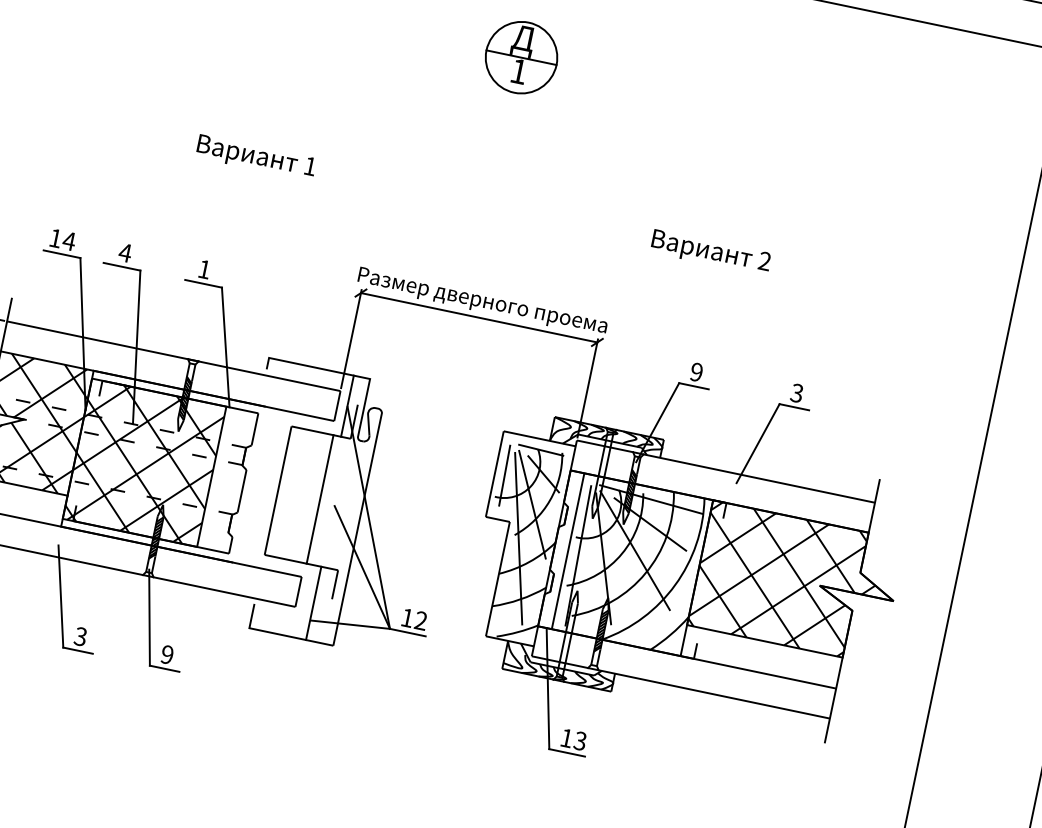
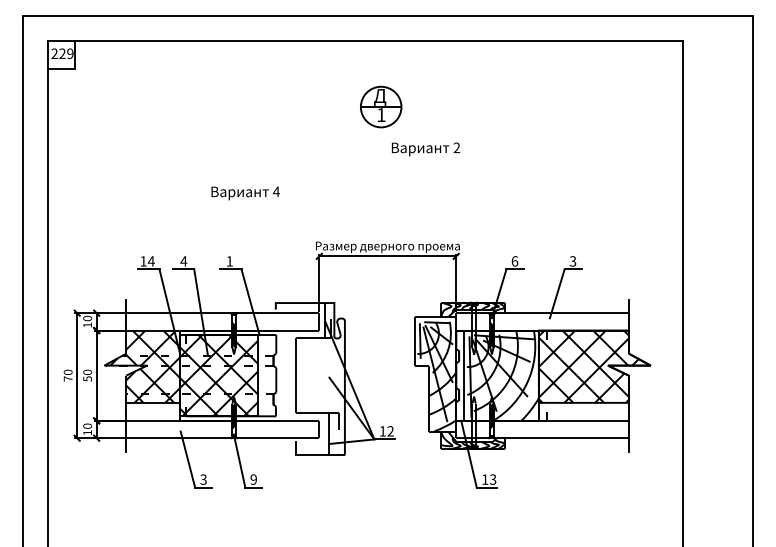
text: (310, 165) -> (276, 191), 1 -> 4
text: (710, 252) -> (425, 149), moved
text: (695, 372) -> (514, 261), 9 -> 6
line: (320, 499) -> (320, 375), removed

